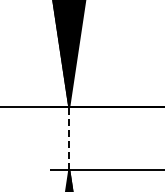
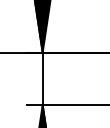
line: (69, 138) -> (42, 78), dashed -> solid

